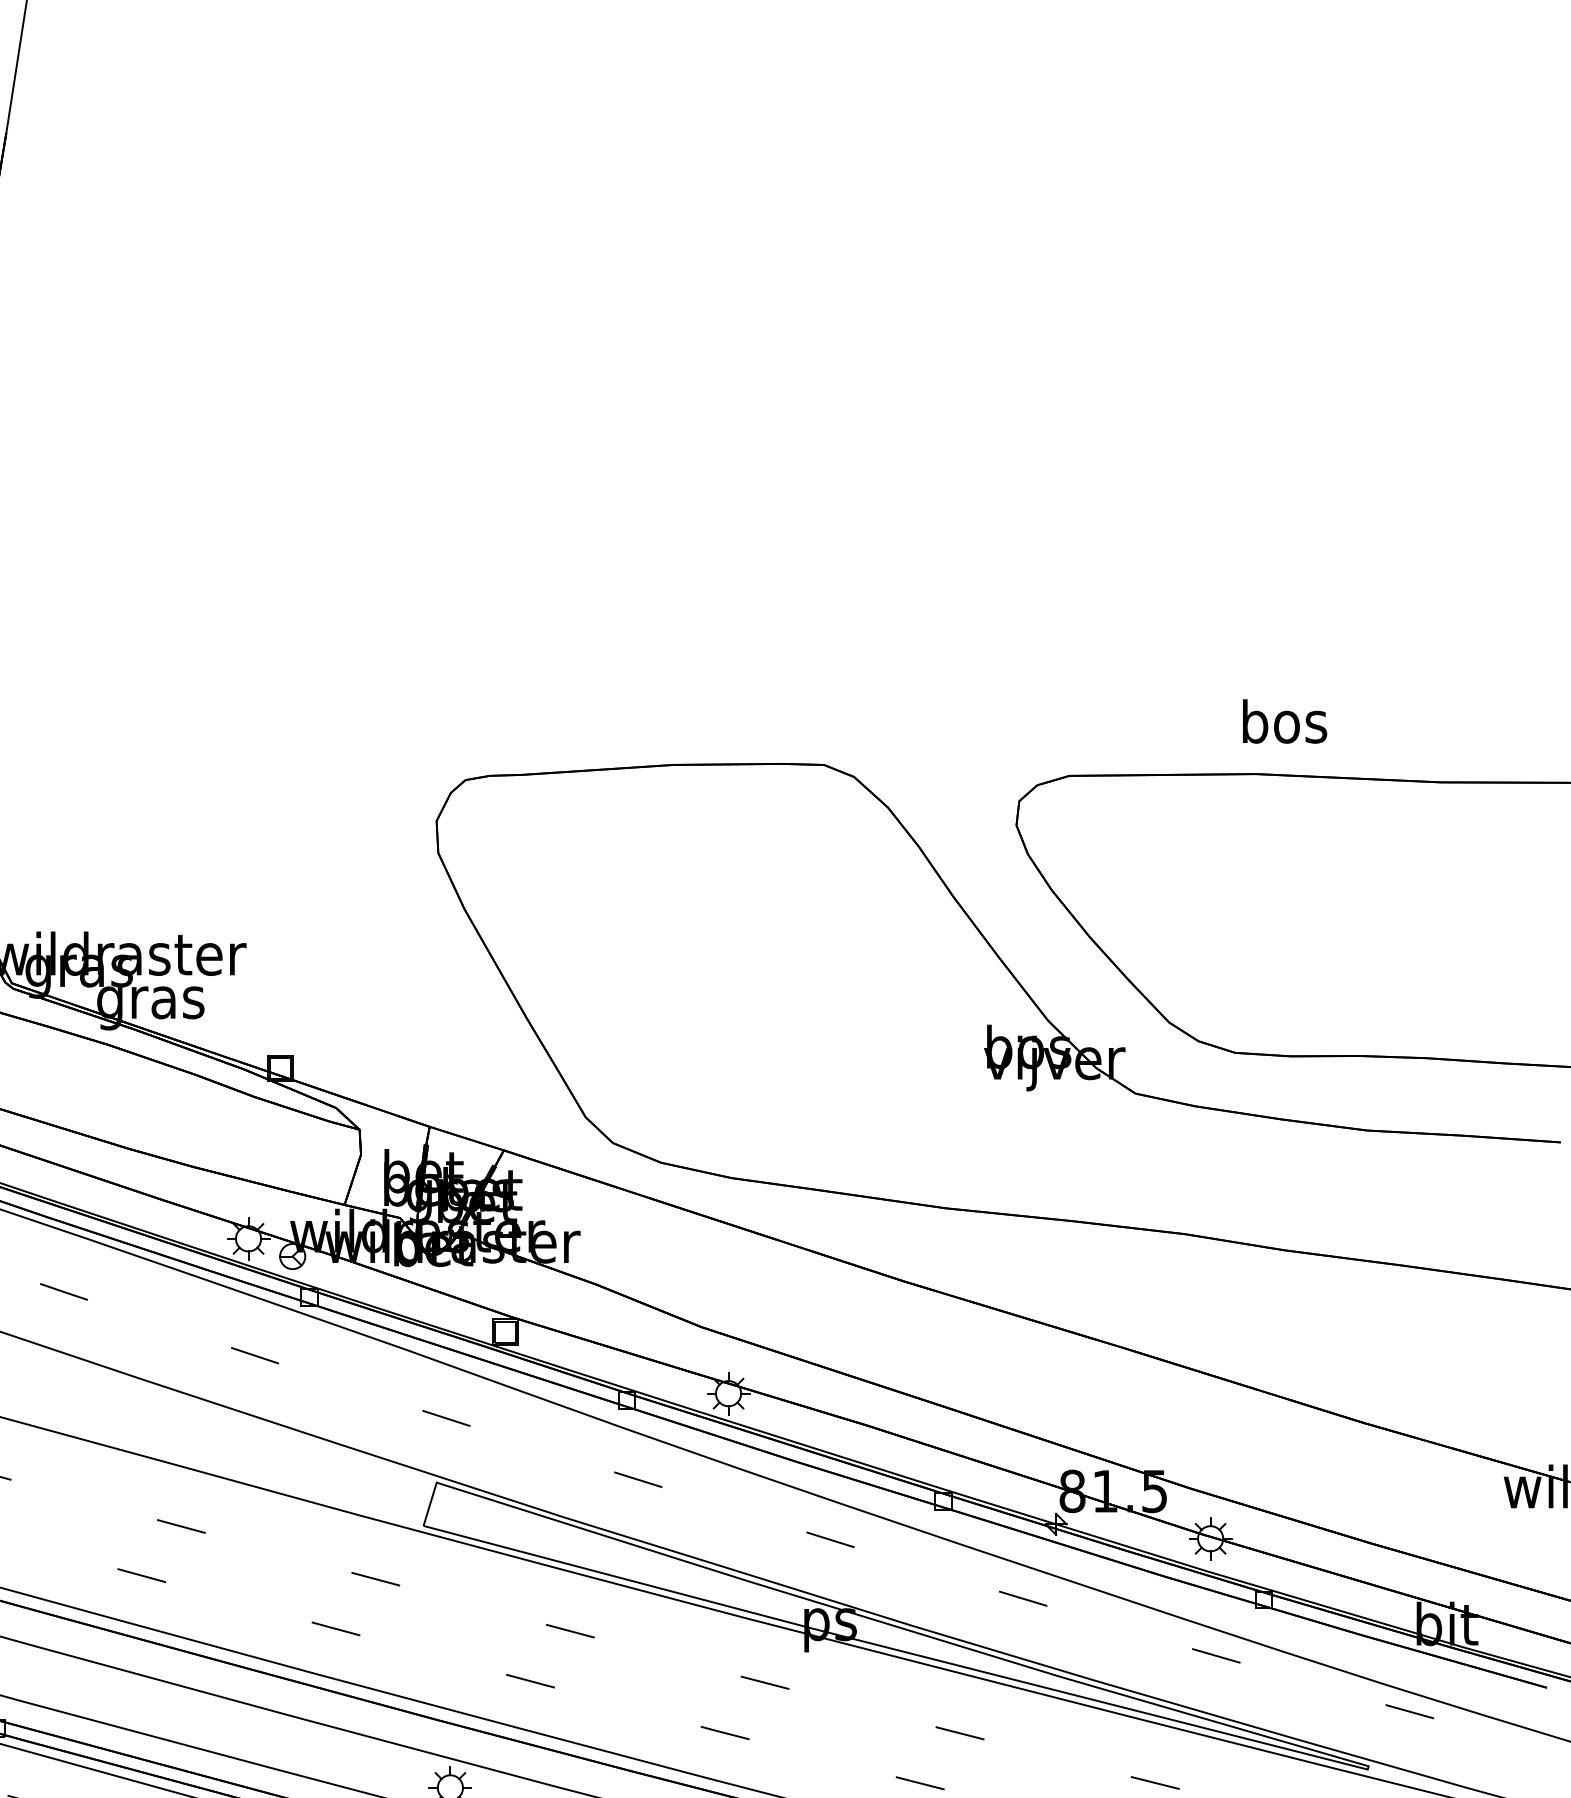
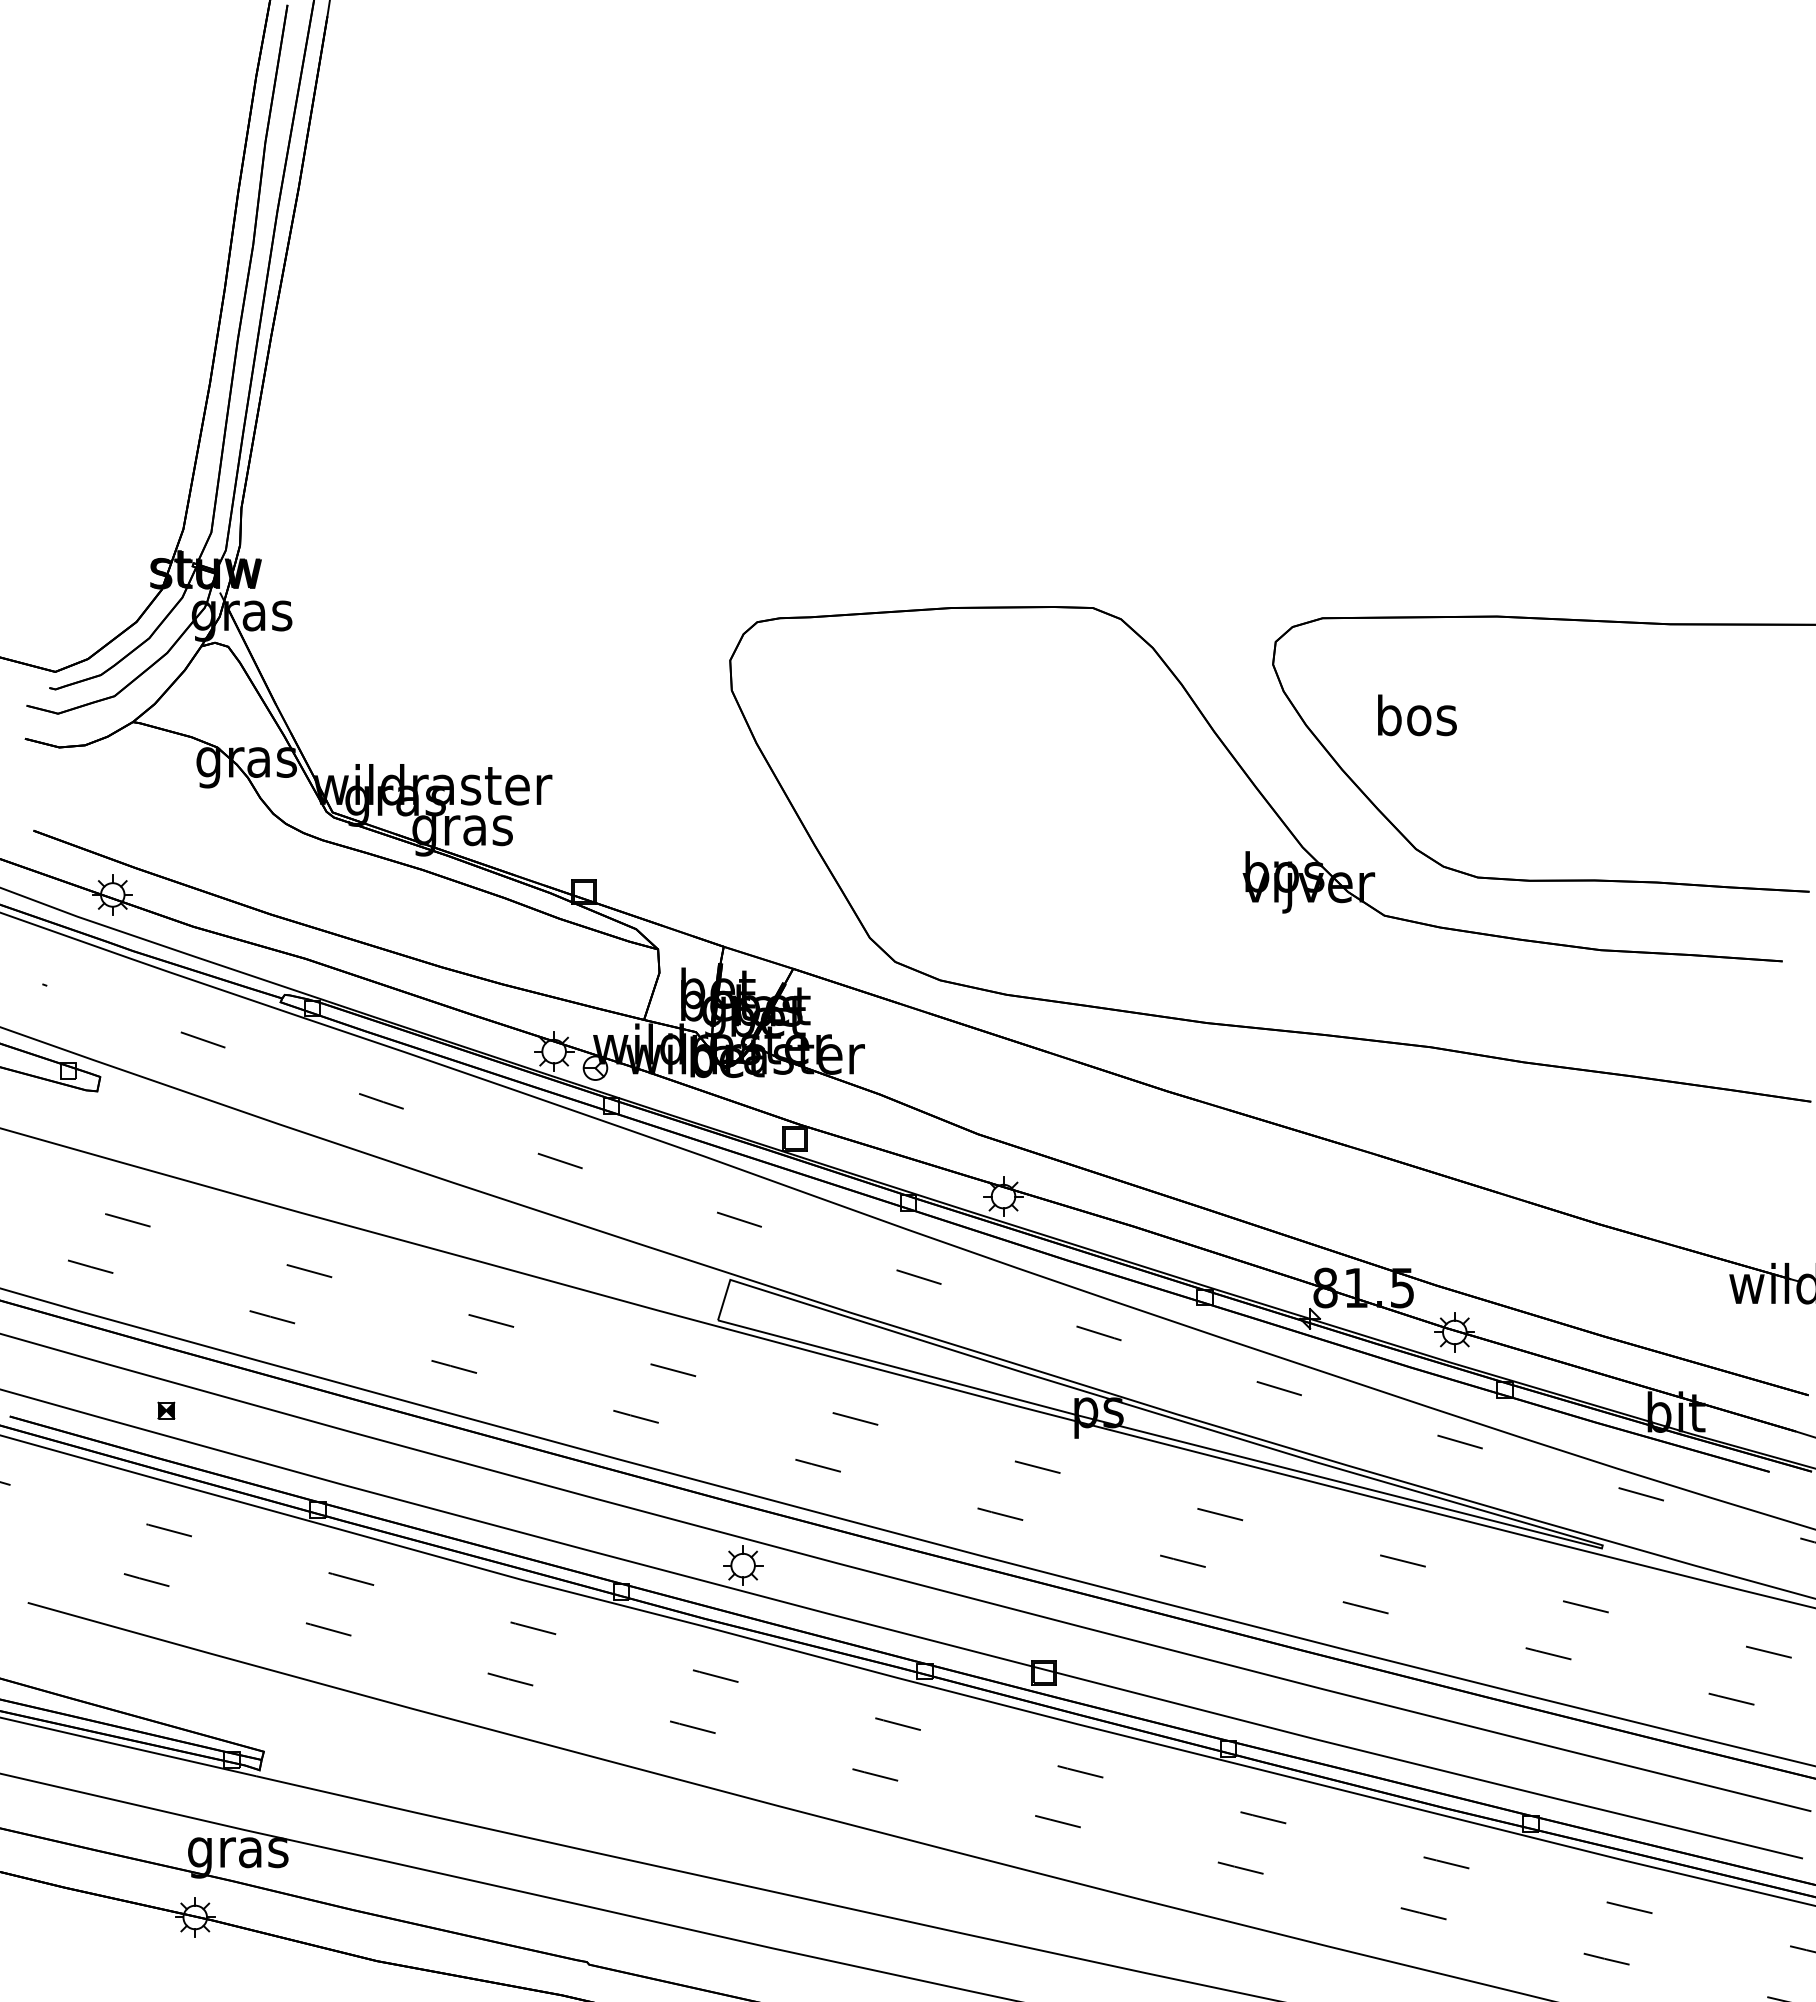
text: (1285, 721) -> (1417, 715), moved

